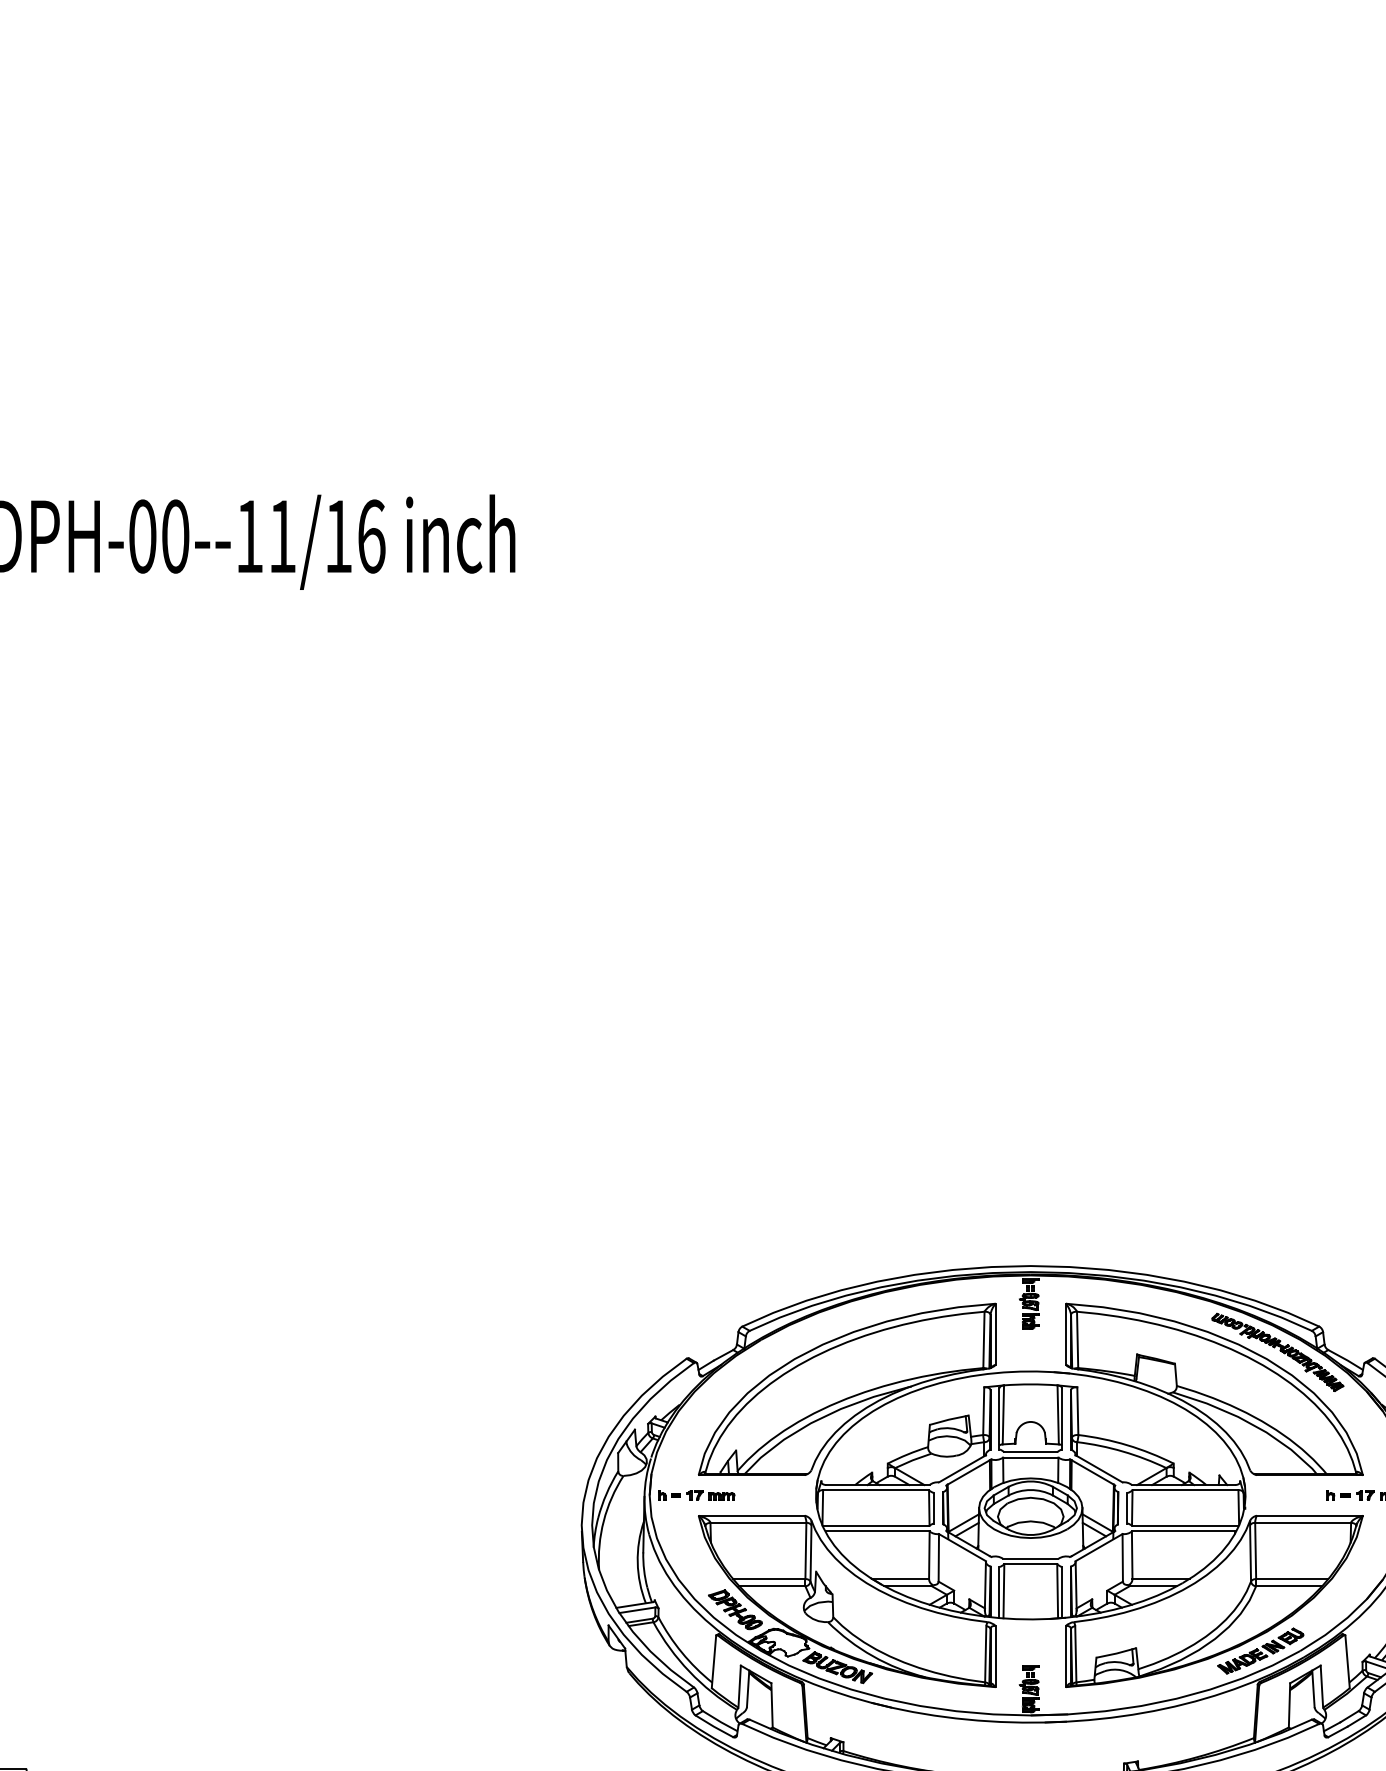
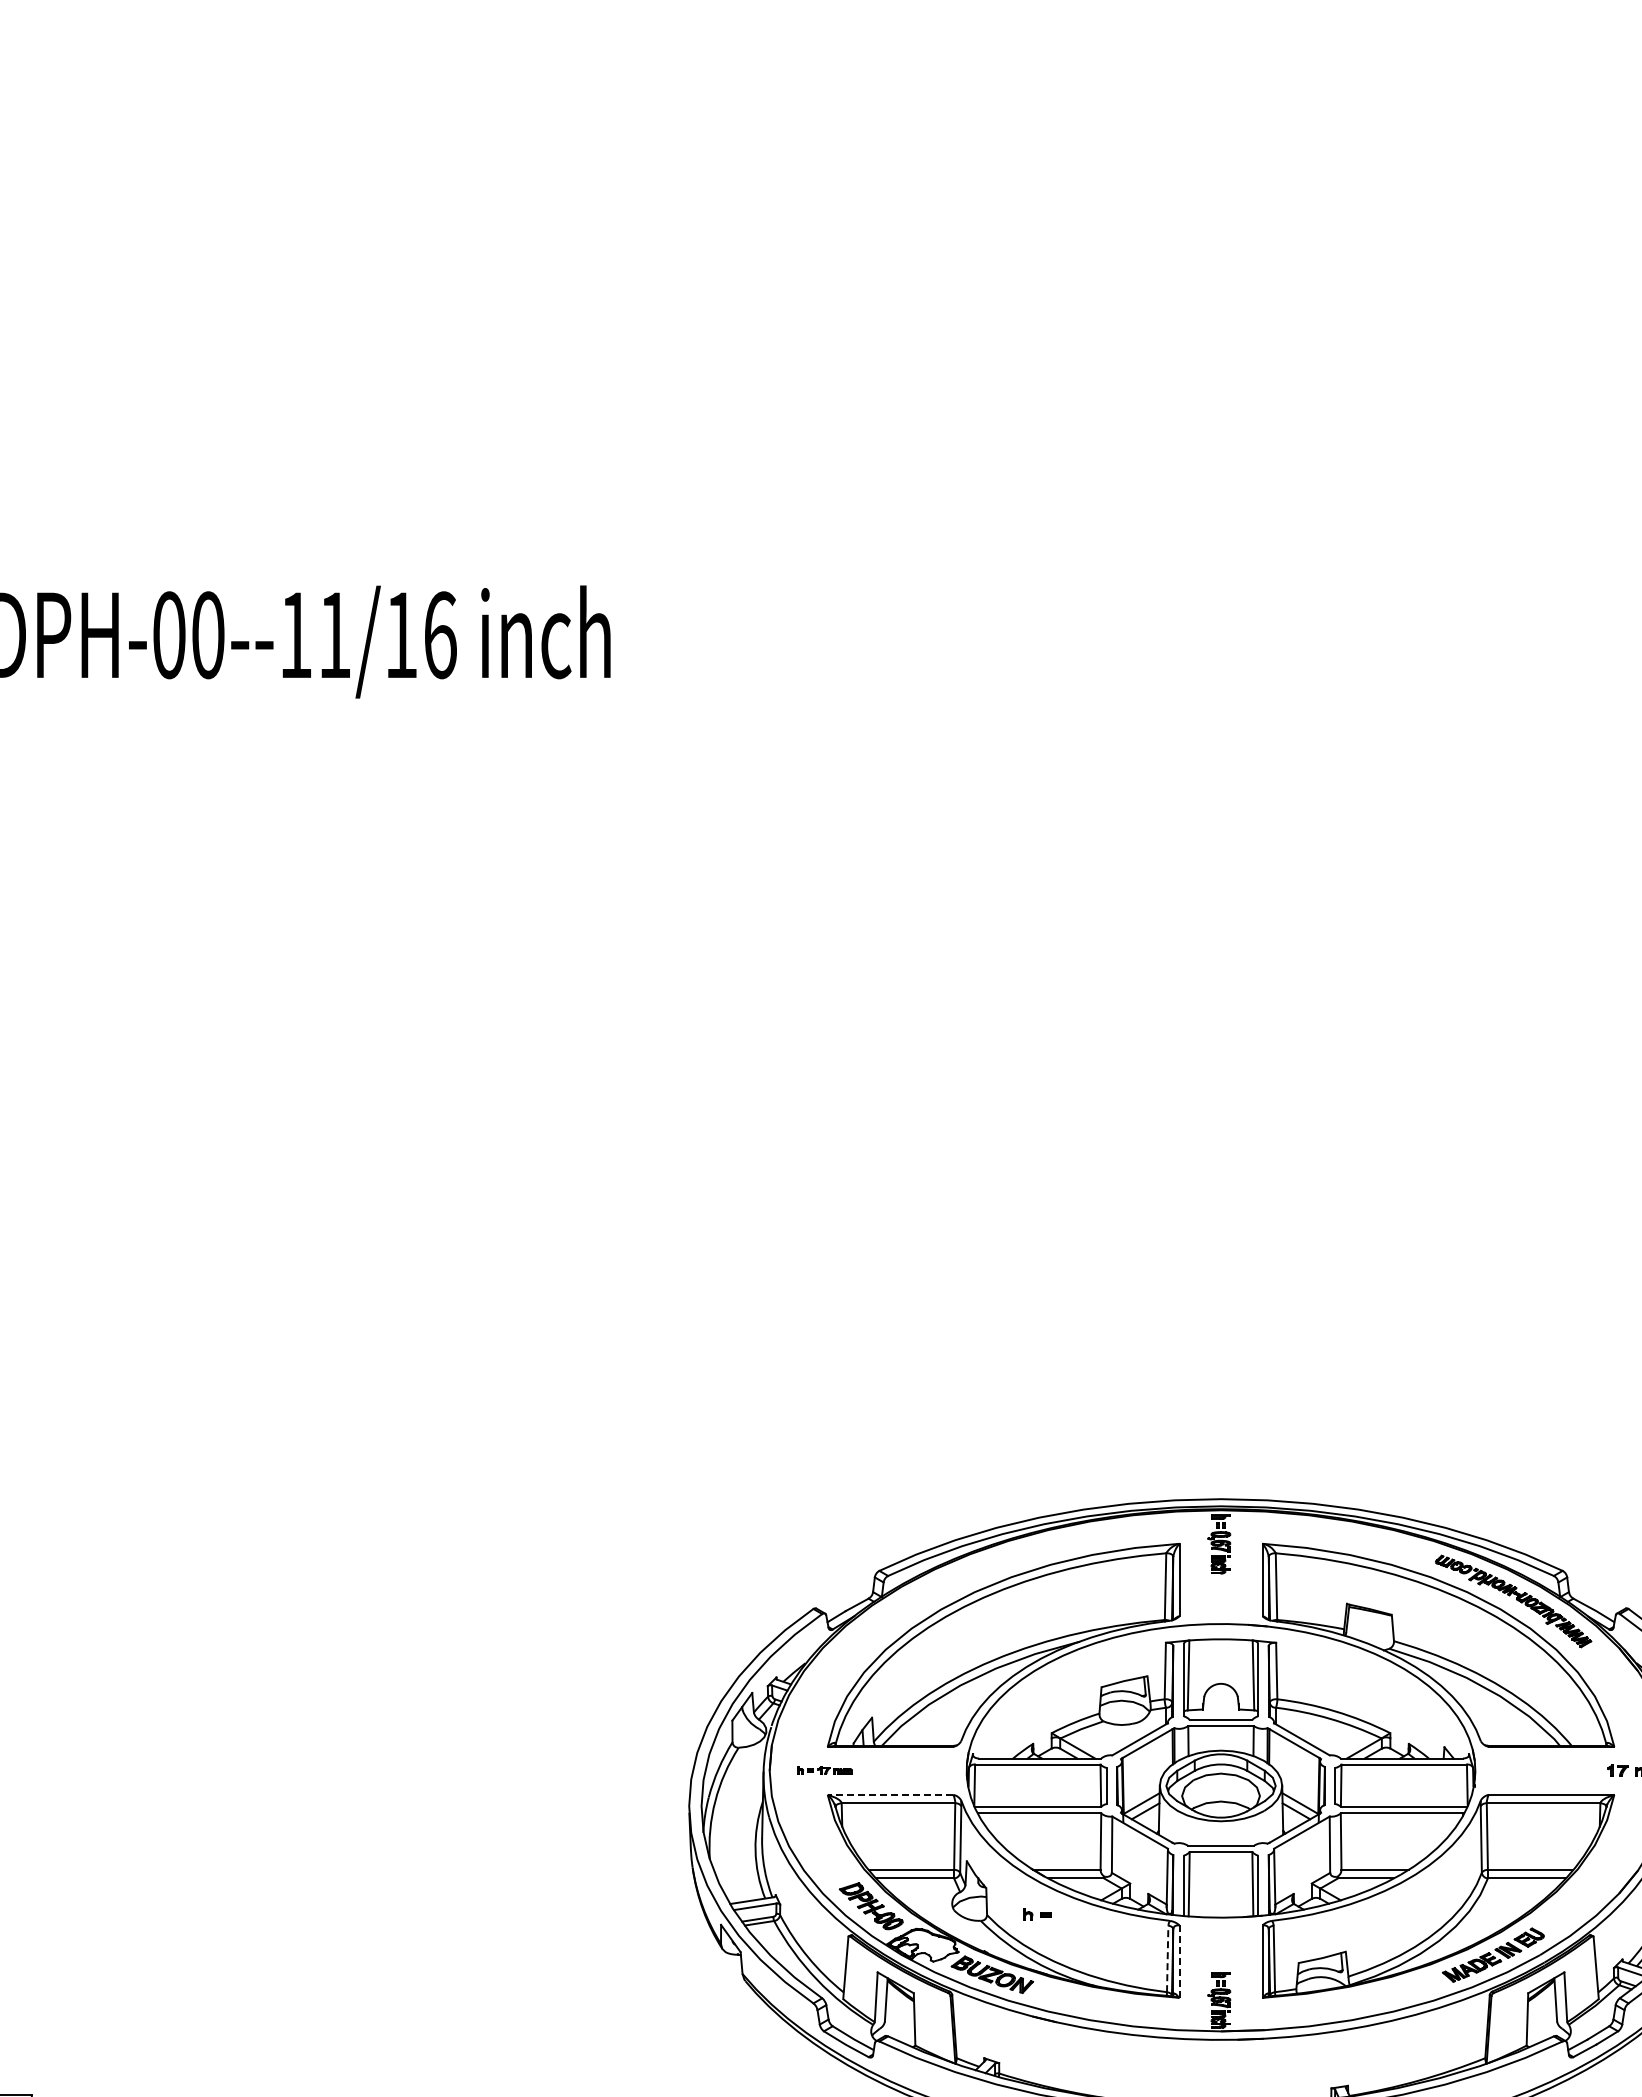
part: (695, 1495) -> (824, 1770), size x0.6
part: (1338, 1495) -> (1037, 1914), moved
line: (751, 1515) -> (890, 1794), solid -> dashed
line: (985, 1653) -> (1167, 1958), solid -> dashed
line: (995, 1656) -> (1179, 1961), solid -> dashed

